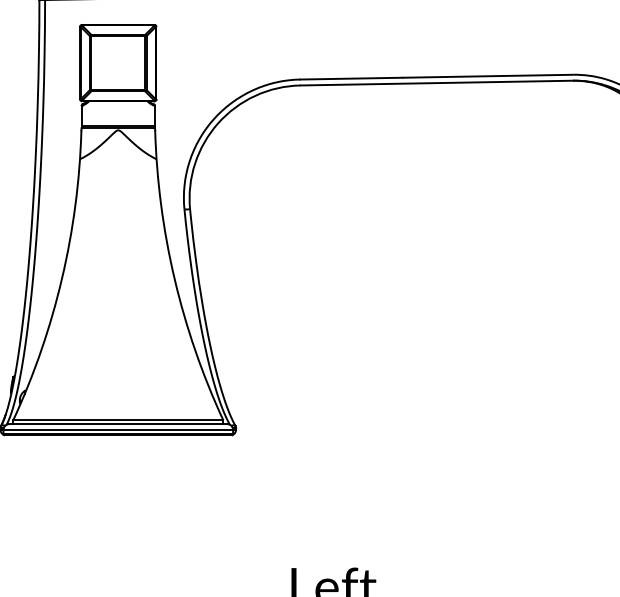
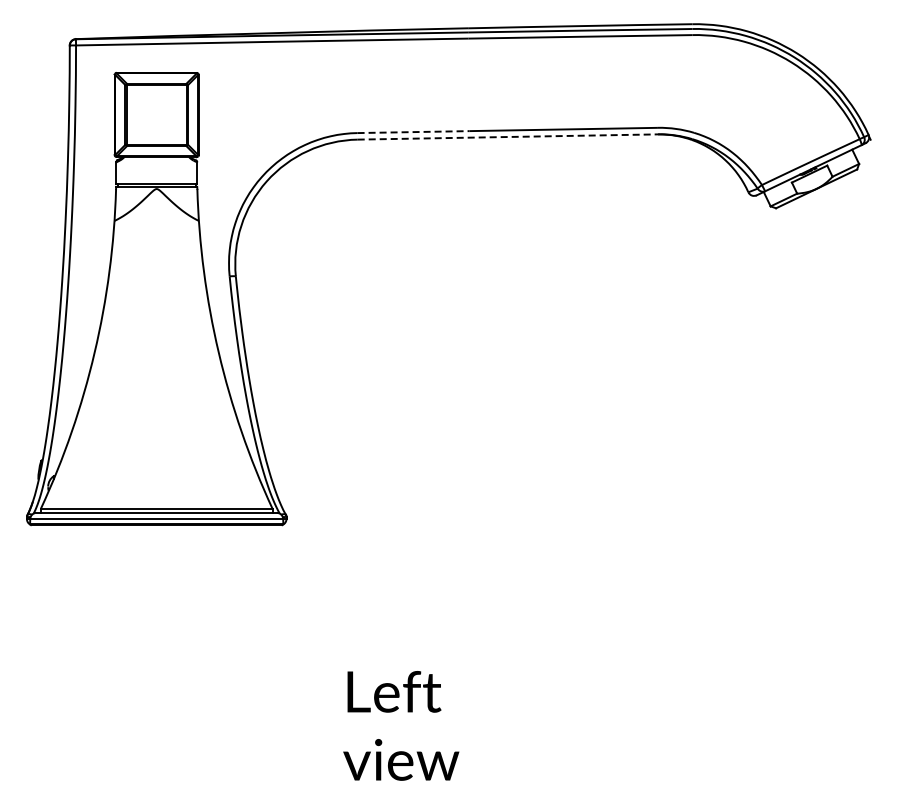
line: (352, 79) -> (414, 132), solid -> dashed
line: (437, 83) -> (508, 137), solid -> dashed

